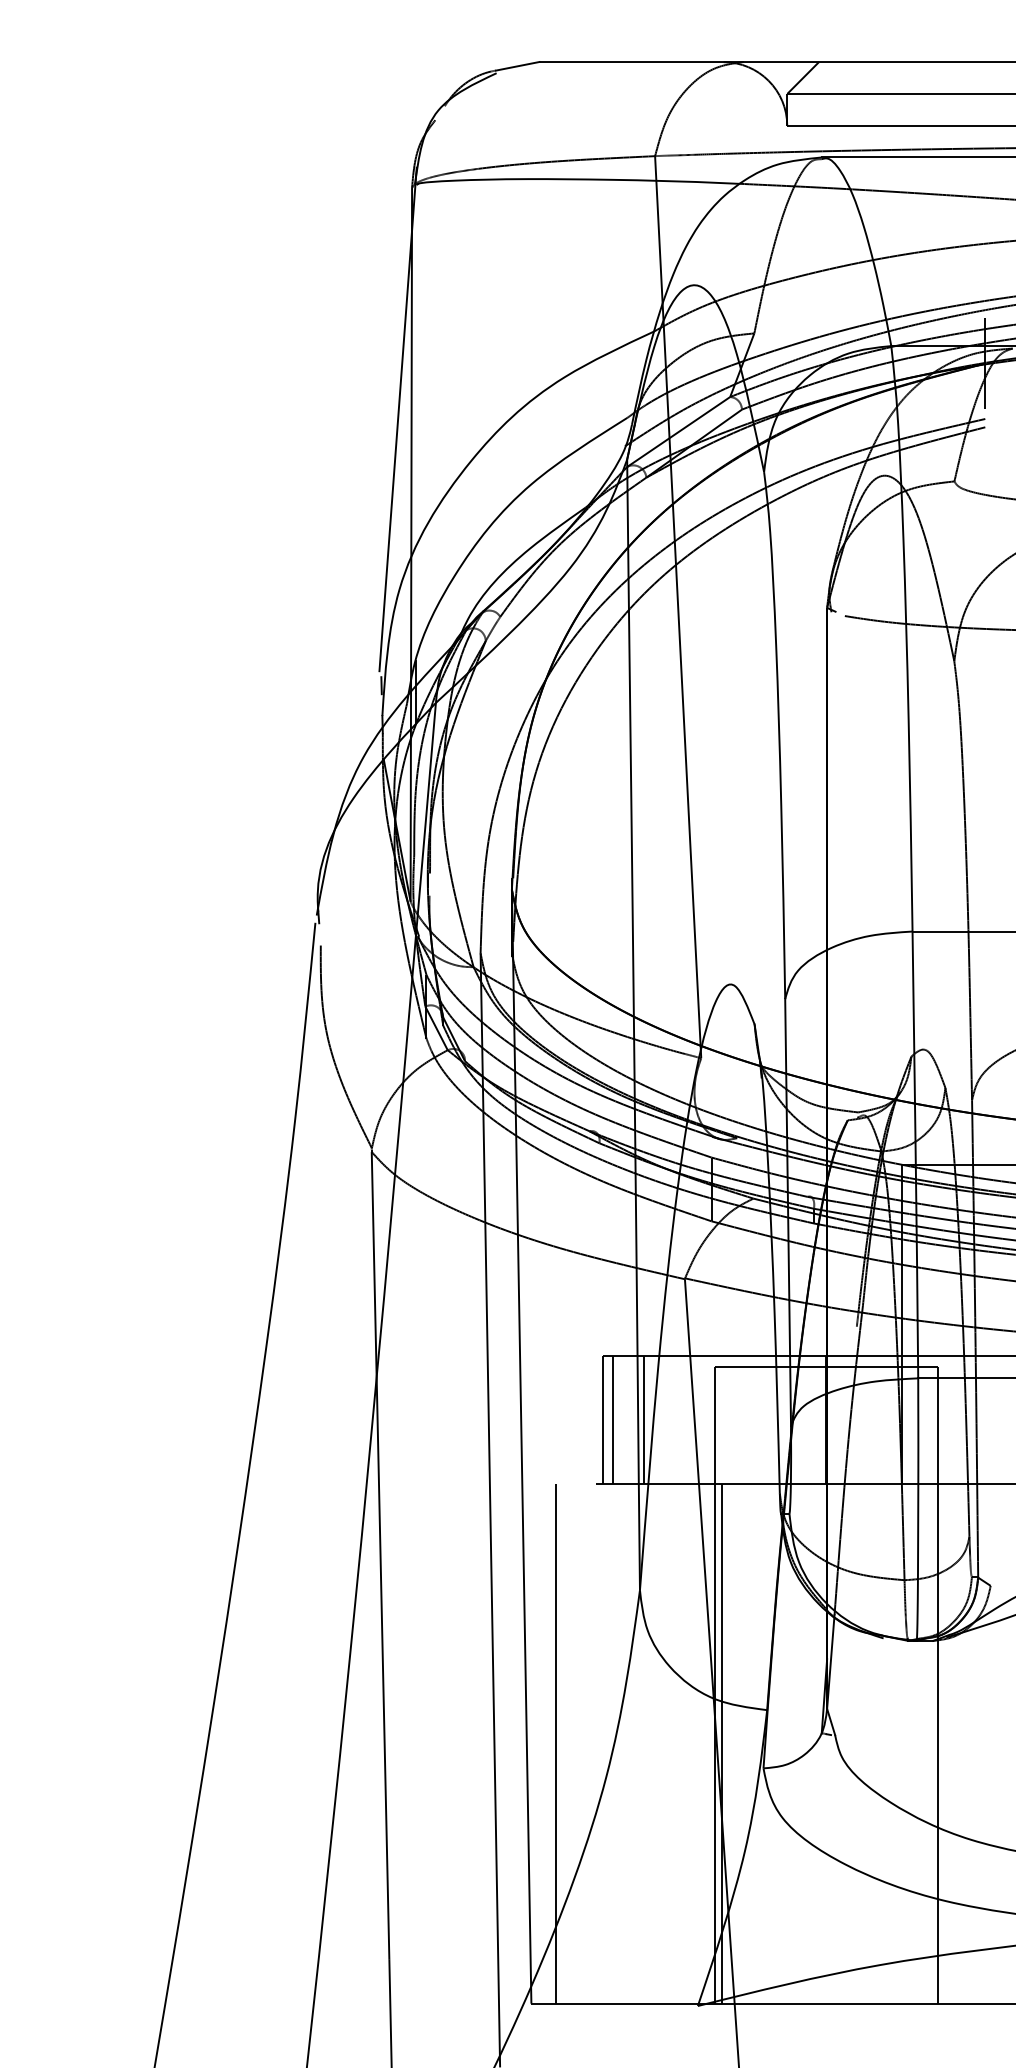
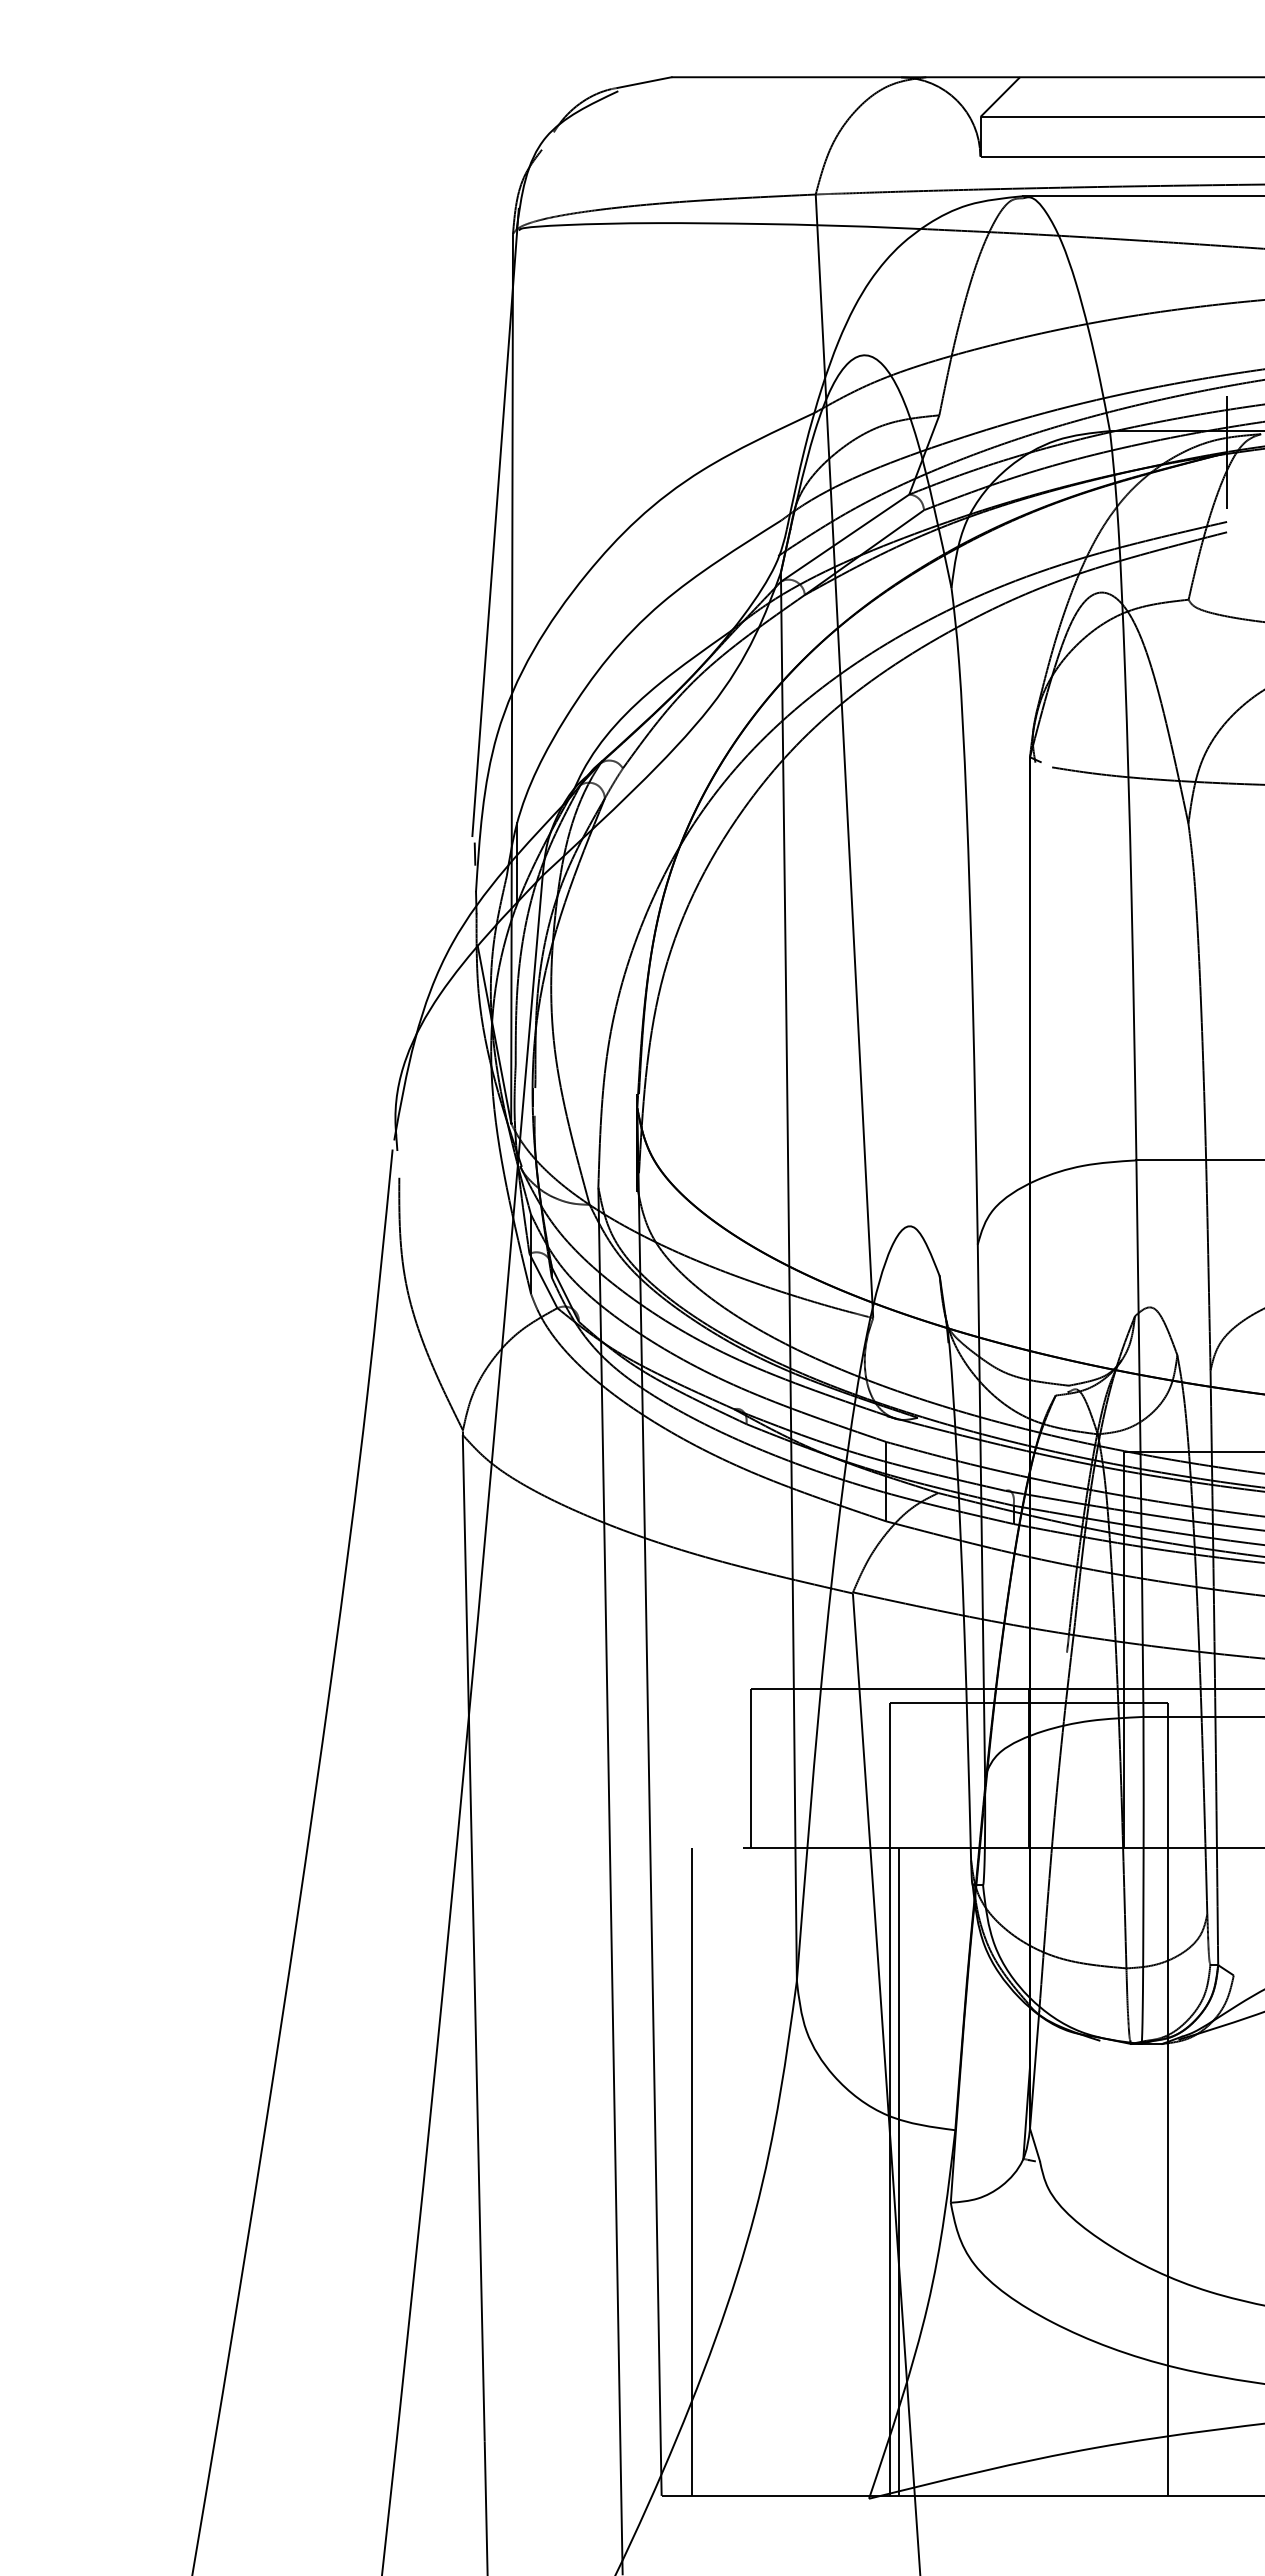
line: (612, 1419) -> (762, 1768), removed
line: (643, 1419) -> (801, 1768), removed

